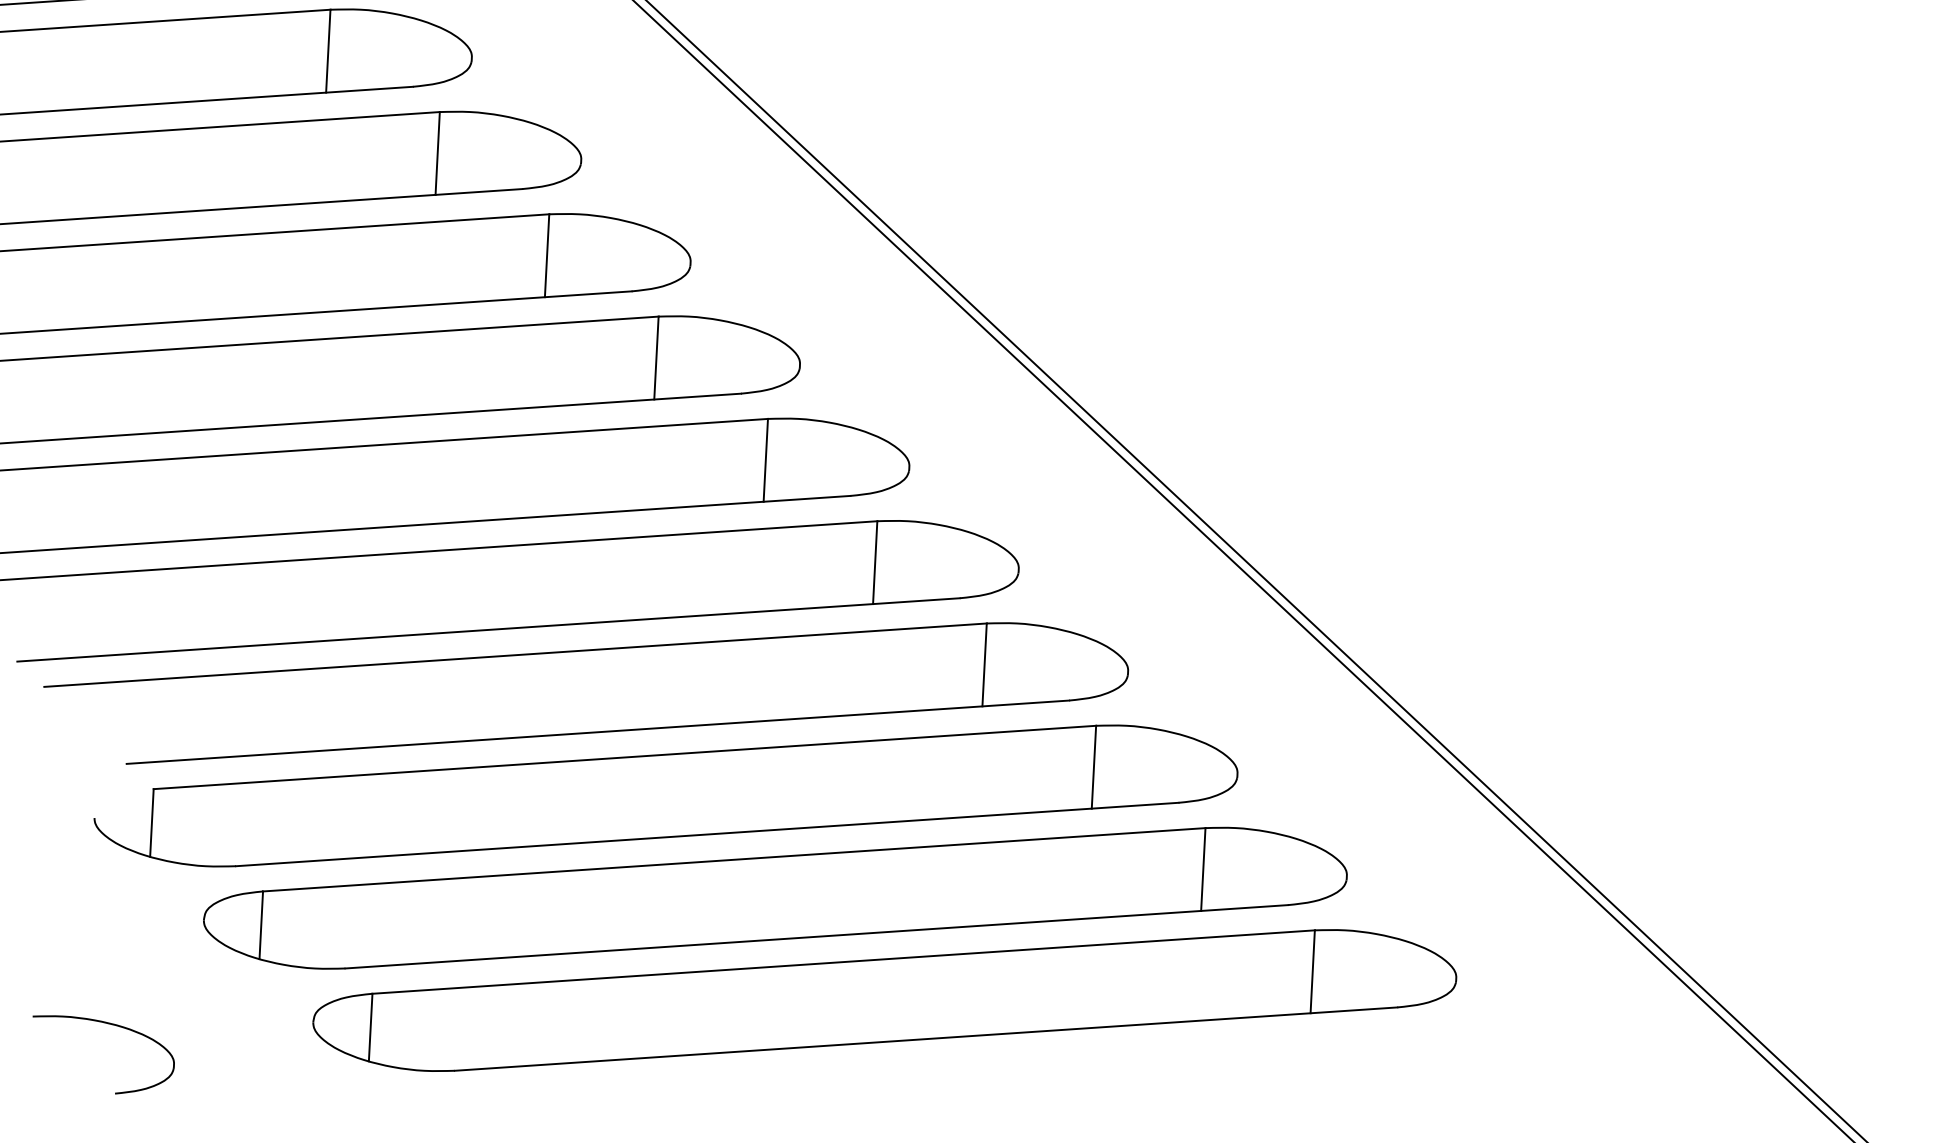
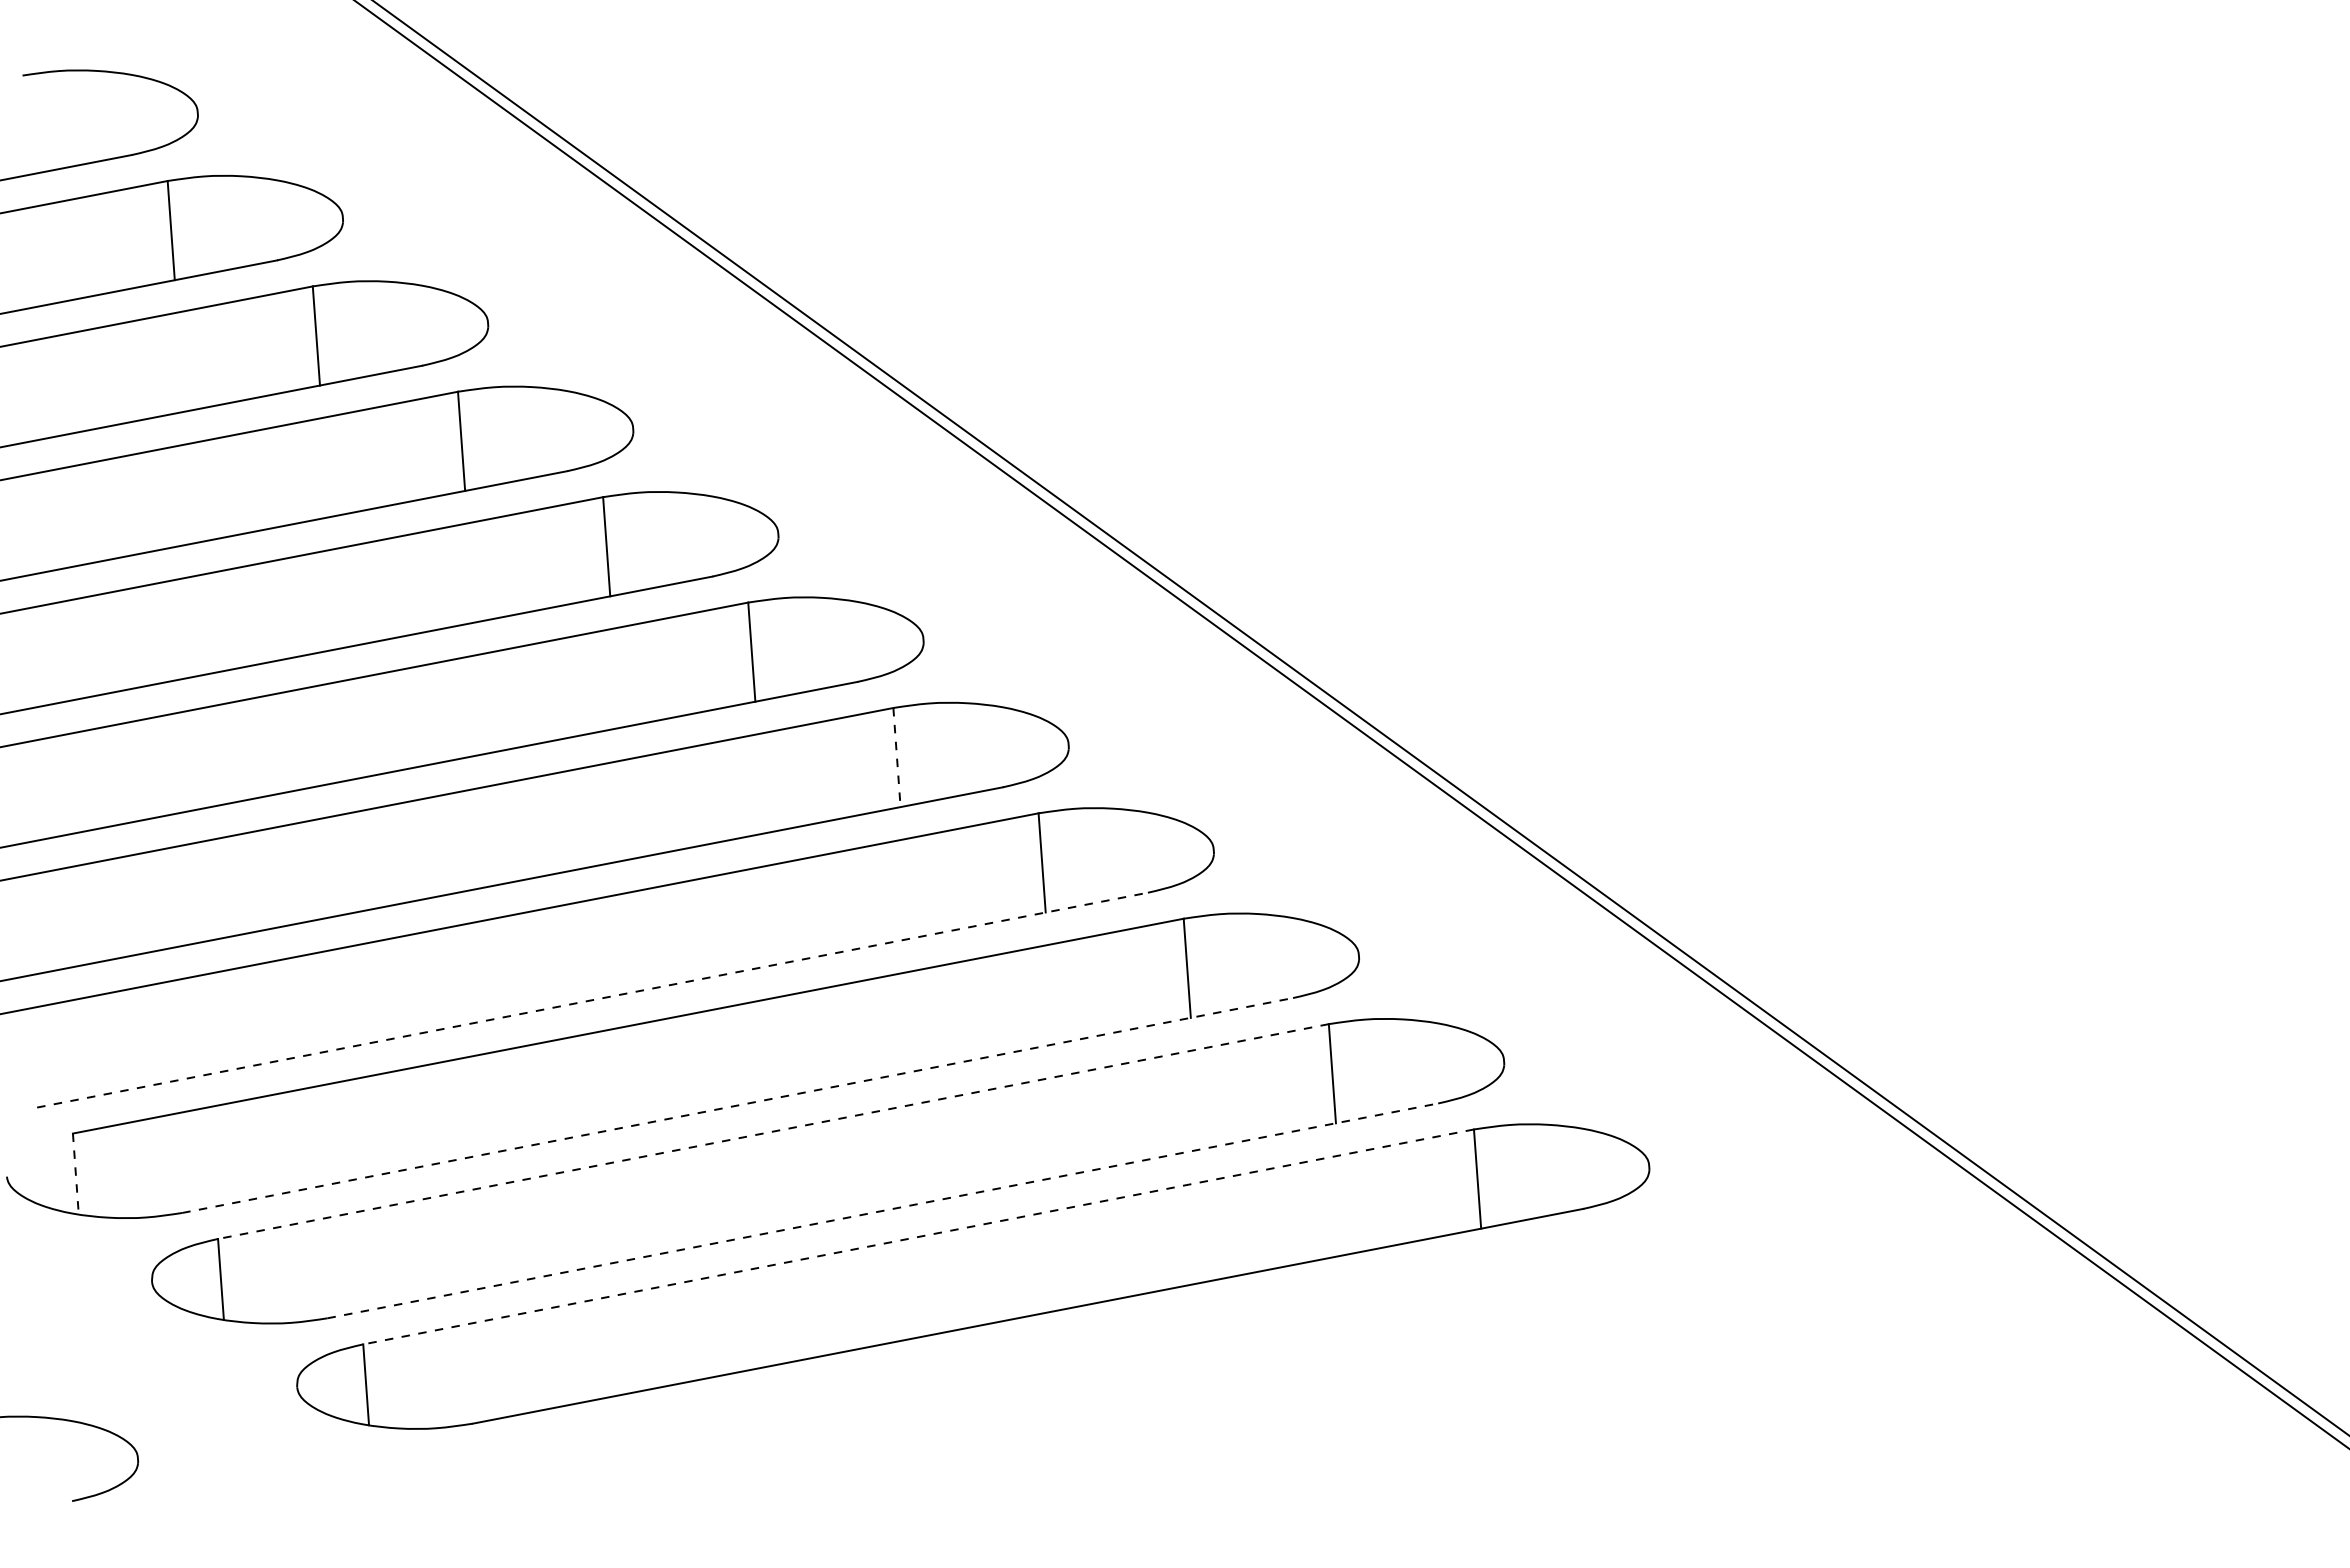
line: (874, 562) -> (896, 757), solid -> dashed
line: (597, 732) -> (592, 1000), solid -> dashed
line: (151, 823) -> (75, 1174), solid -> dashed
line: (707, 834) -> (737, 1105), solid -> dashed
line: (734, 859) -> (773, 1131), solid -> dashed
line: (816, 936) -> (882, 1210), solid -> dashed
line: (843, 961) -> (918, 1236), solid -> dashed

